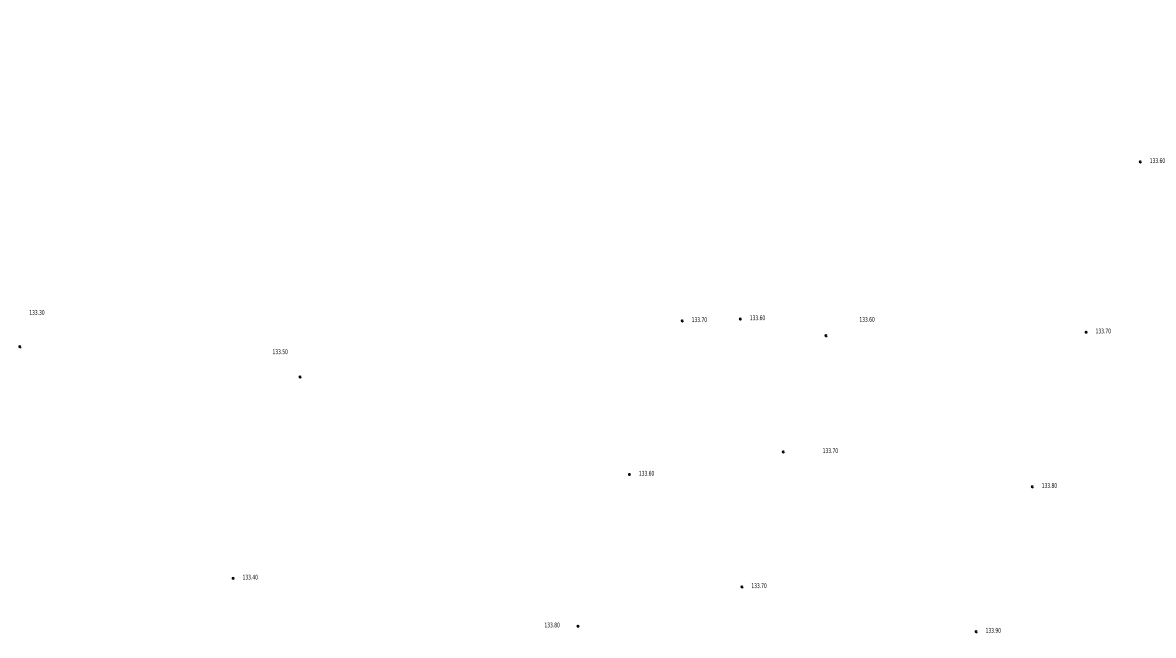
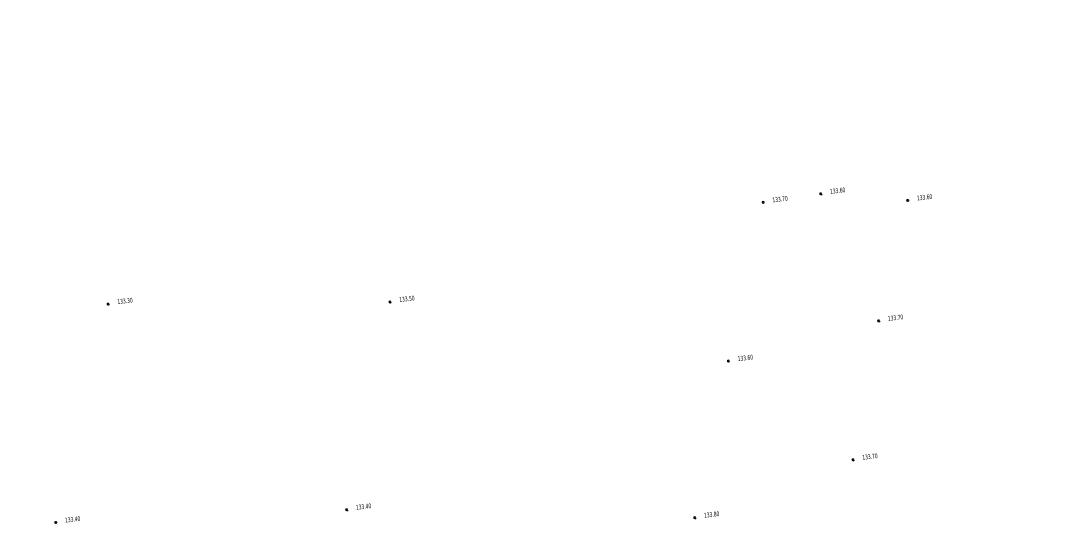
text: (36, 312) -> (124, 301), moved
text: (867, 319) -> (924, 197), moved
text: (280, 351) -> (407, 298), moved
text: (830, 450) -> (895, 317), moved
text: (552, 624) -> (711, 513), moved

